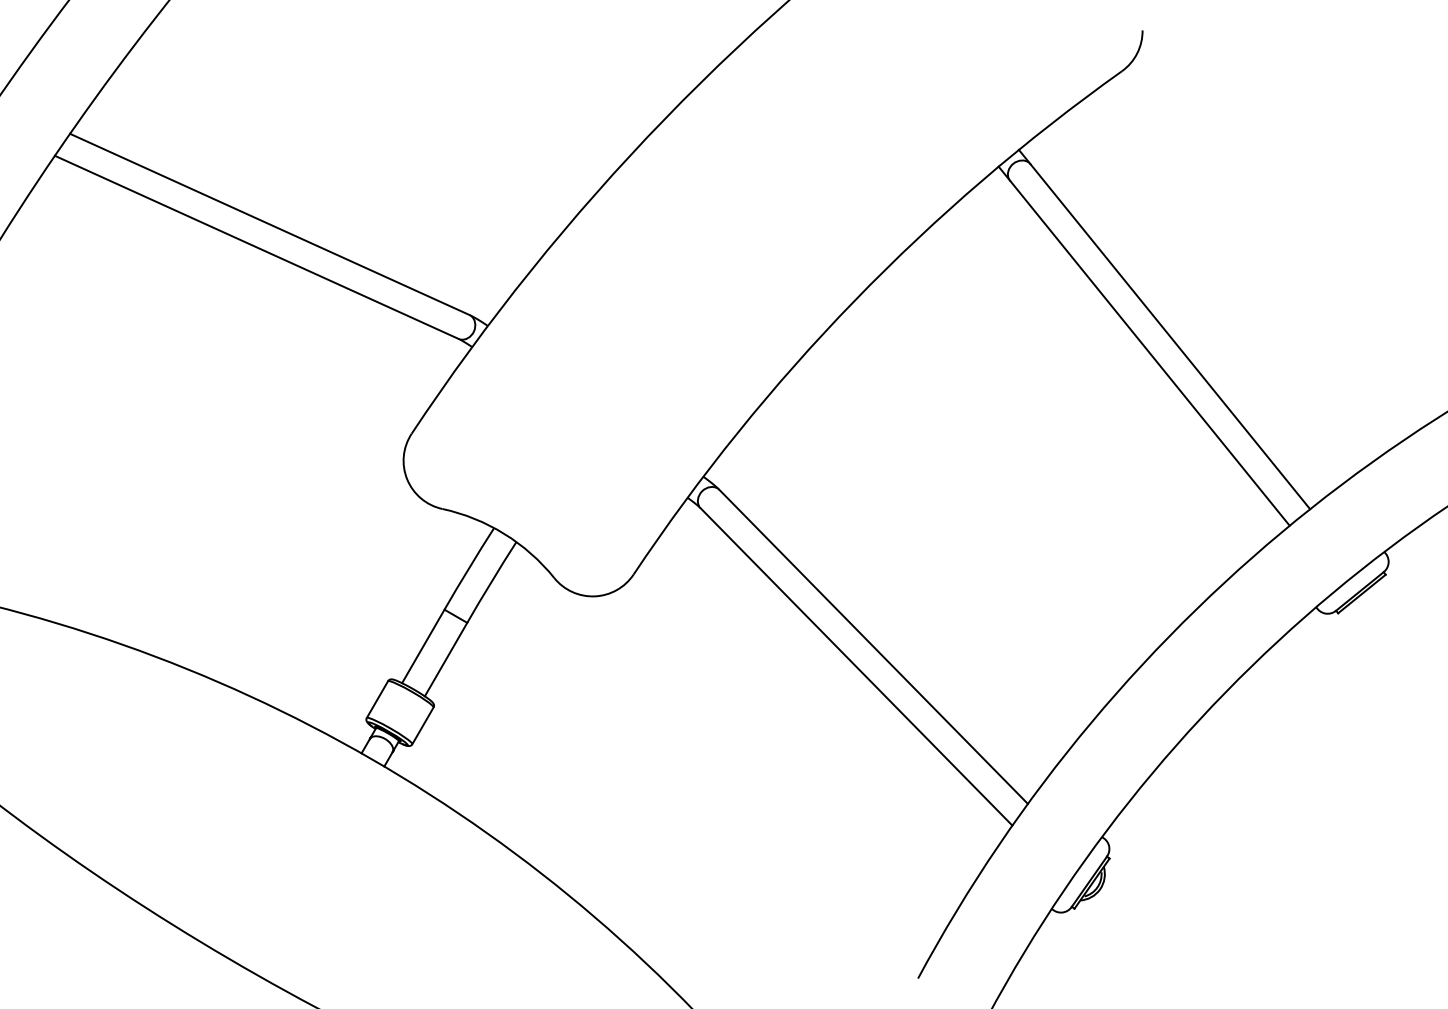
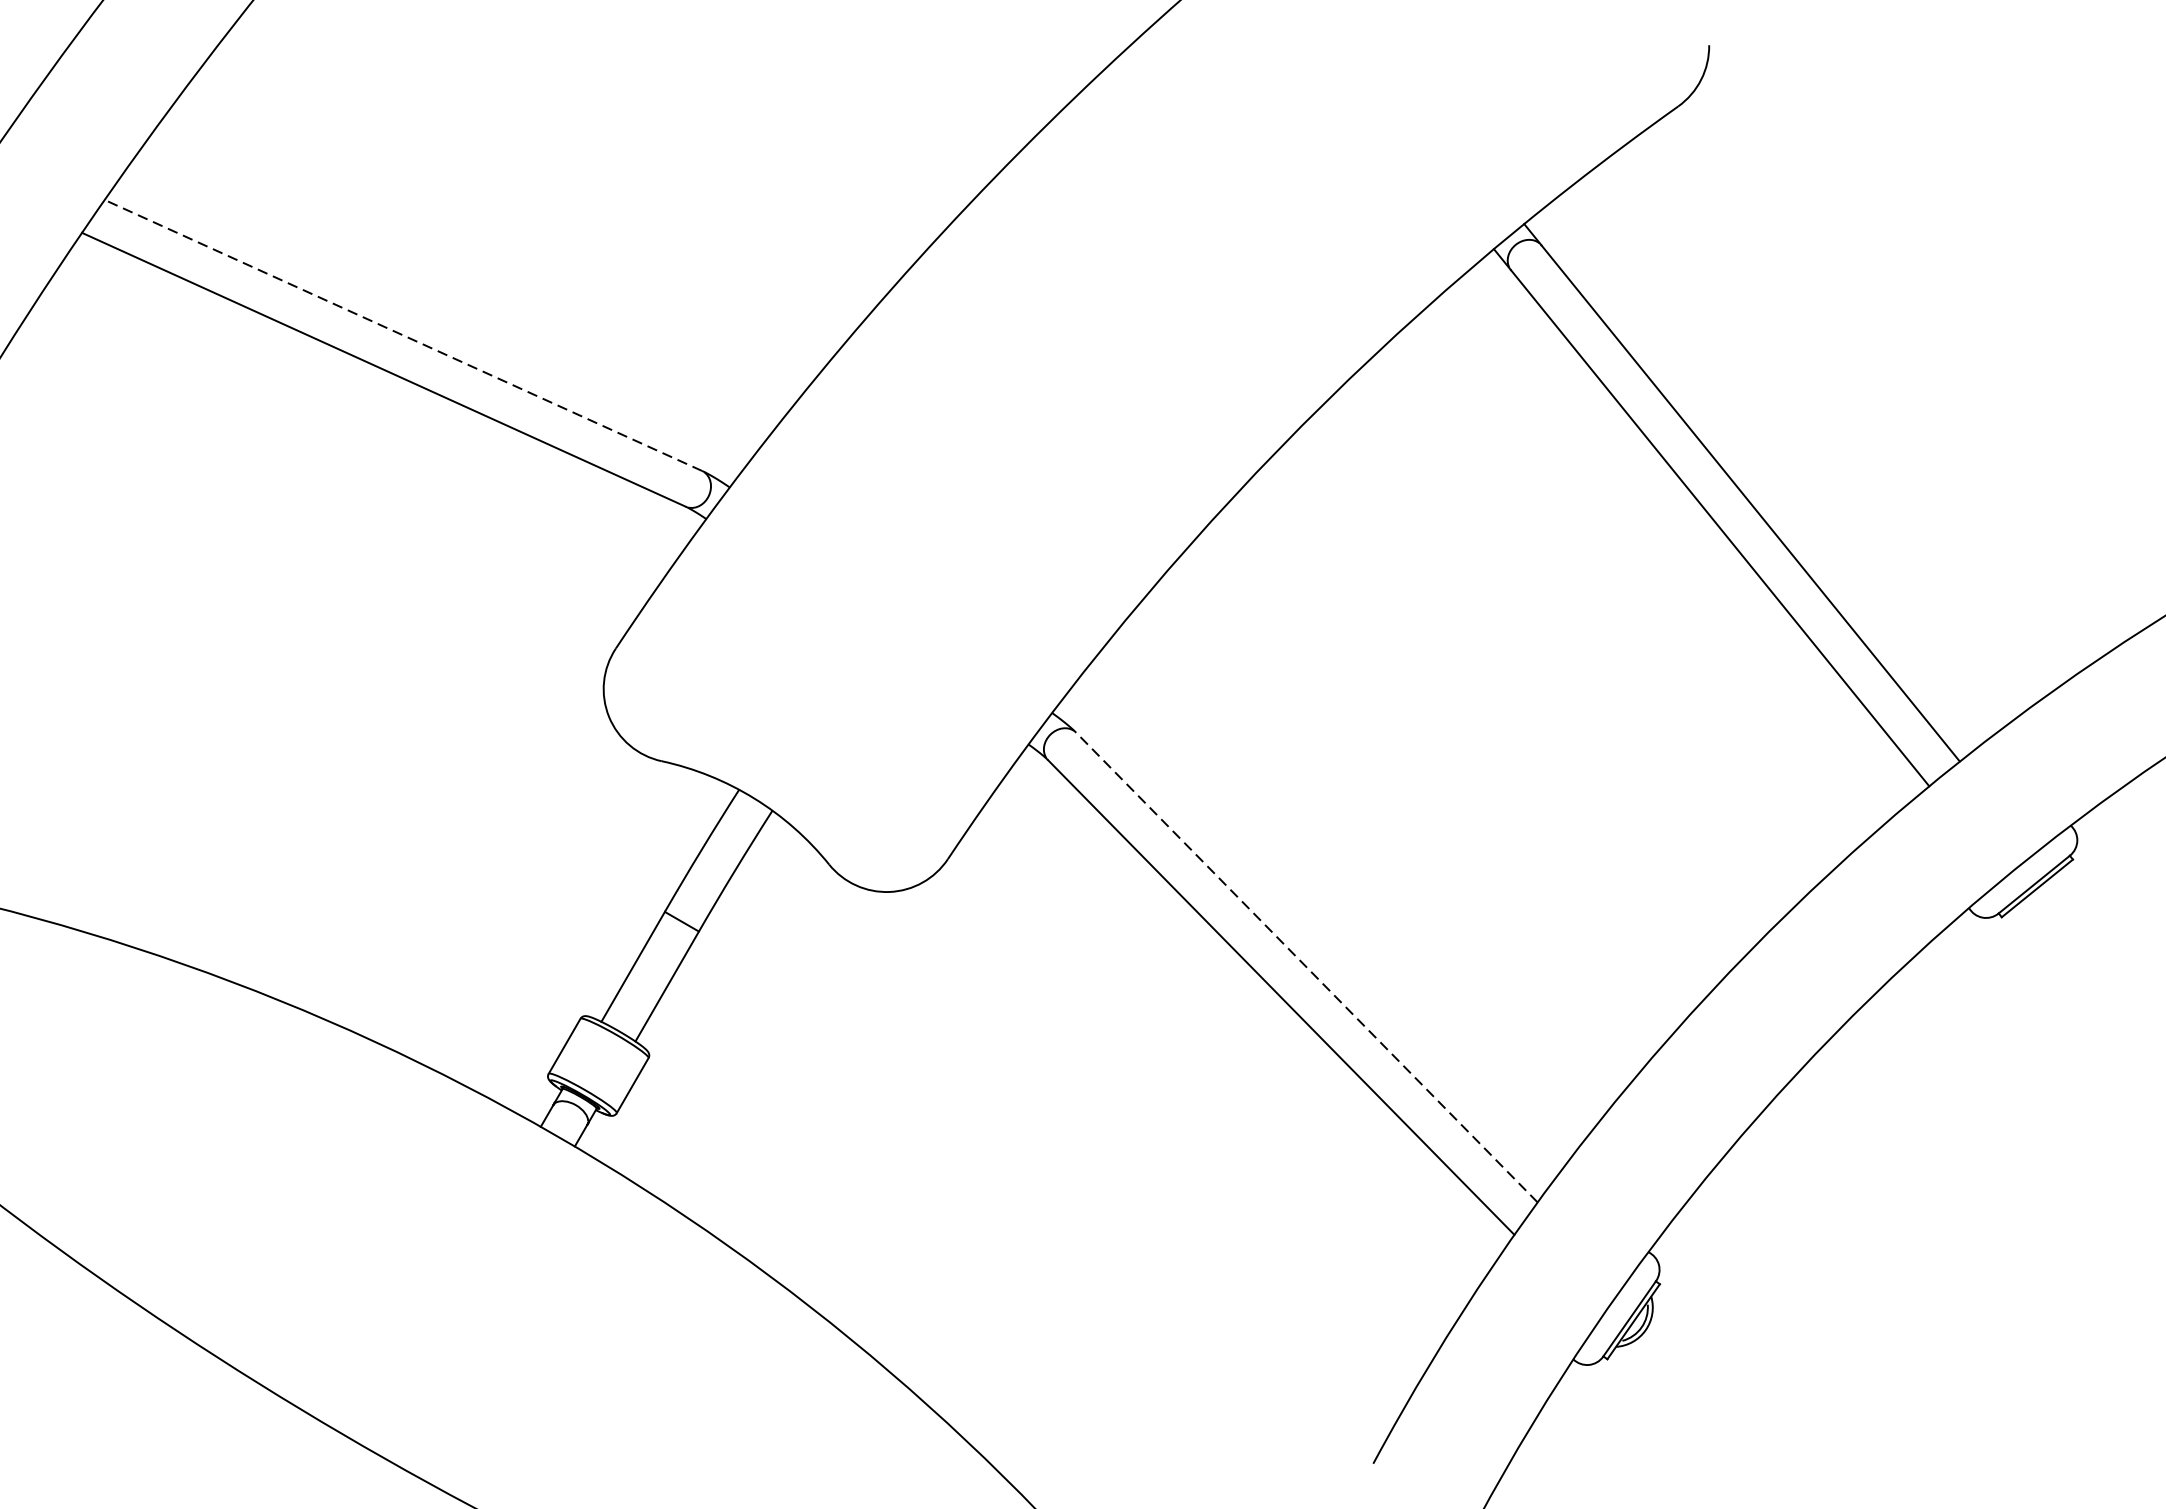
line: (269, 224) -> (403, 335), solid -> dashed
line: (873, 646) -> (1306, 966), solid -> dashed

